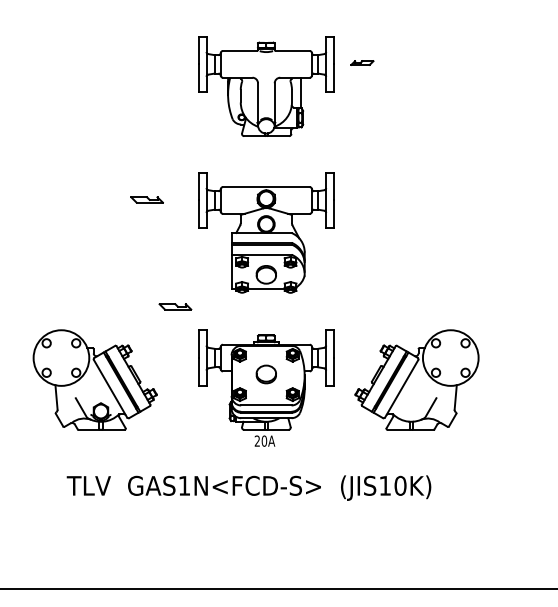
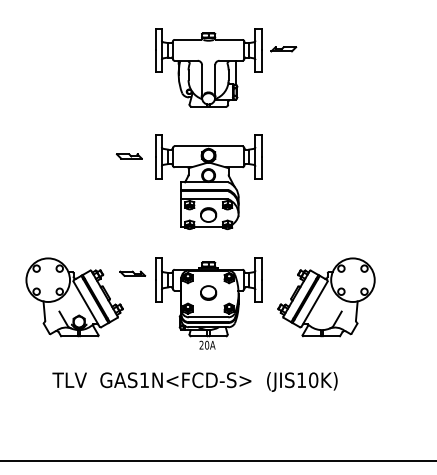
part: (362, 62) -> (283, 48), size x1.43
part: (146, 199) -> (128, 156), moved
part: (175, 306) -> (132, 273), moved

